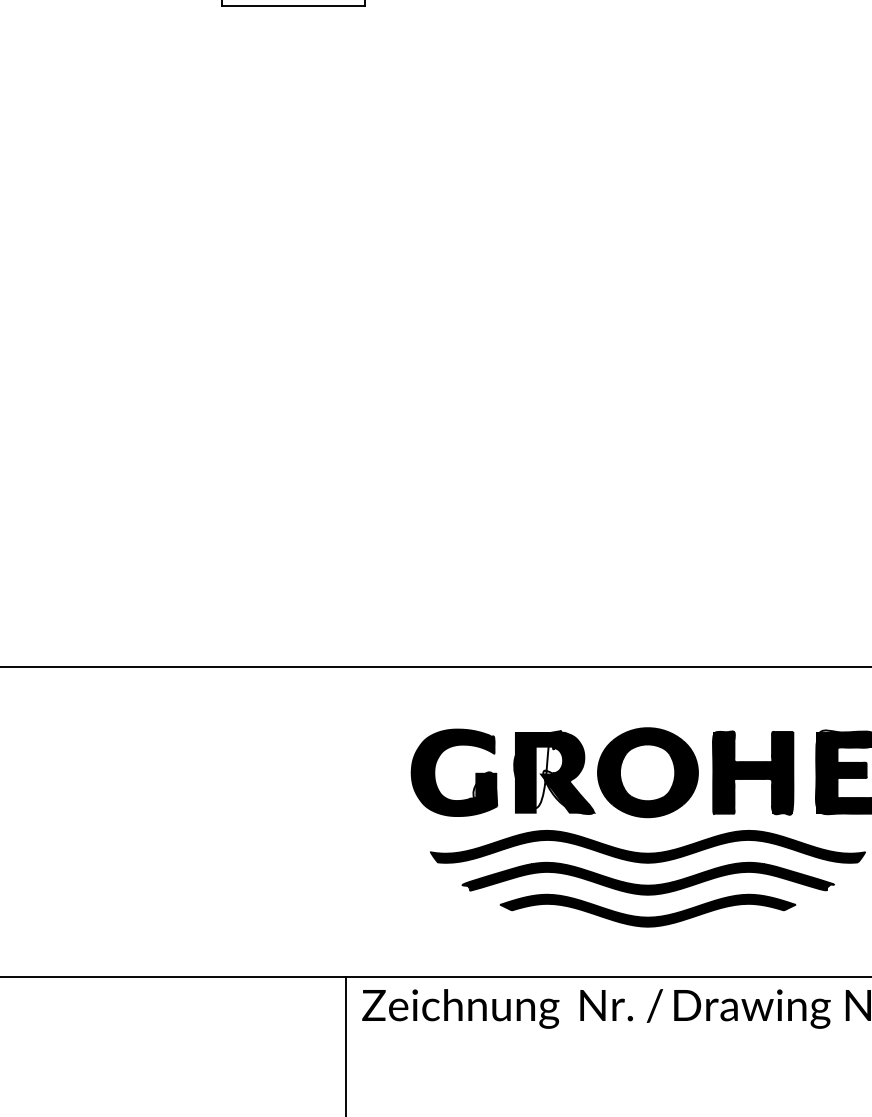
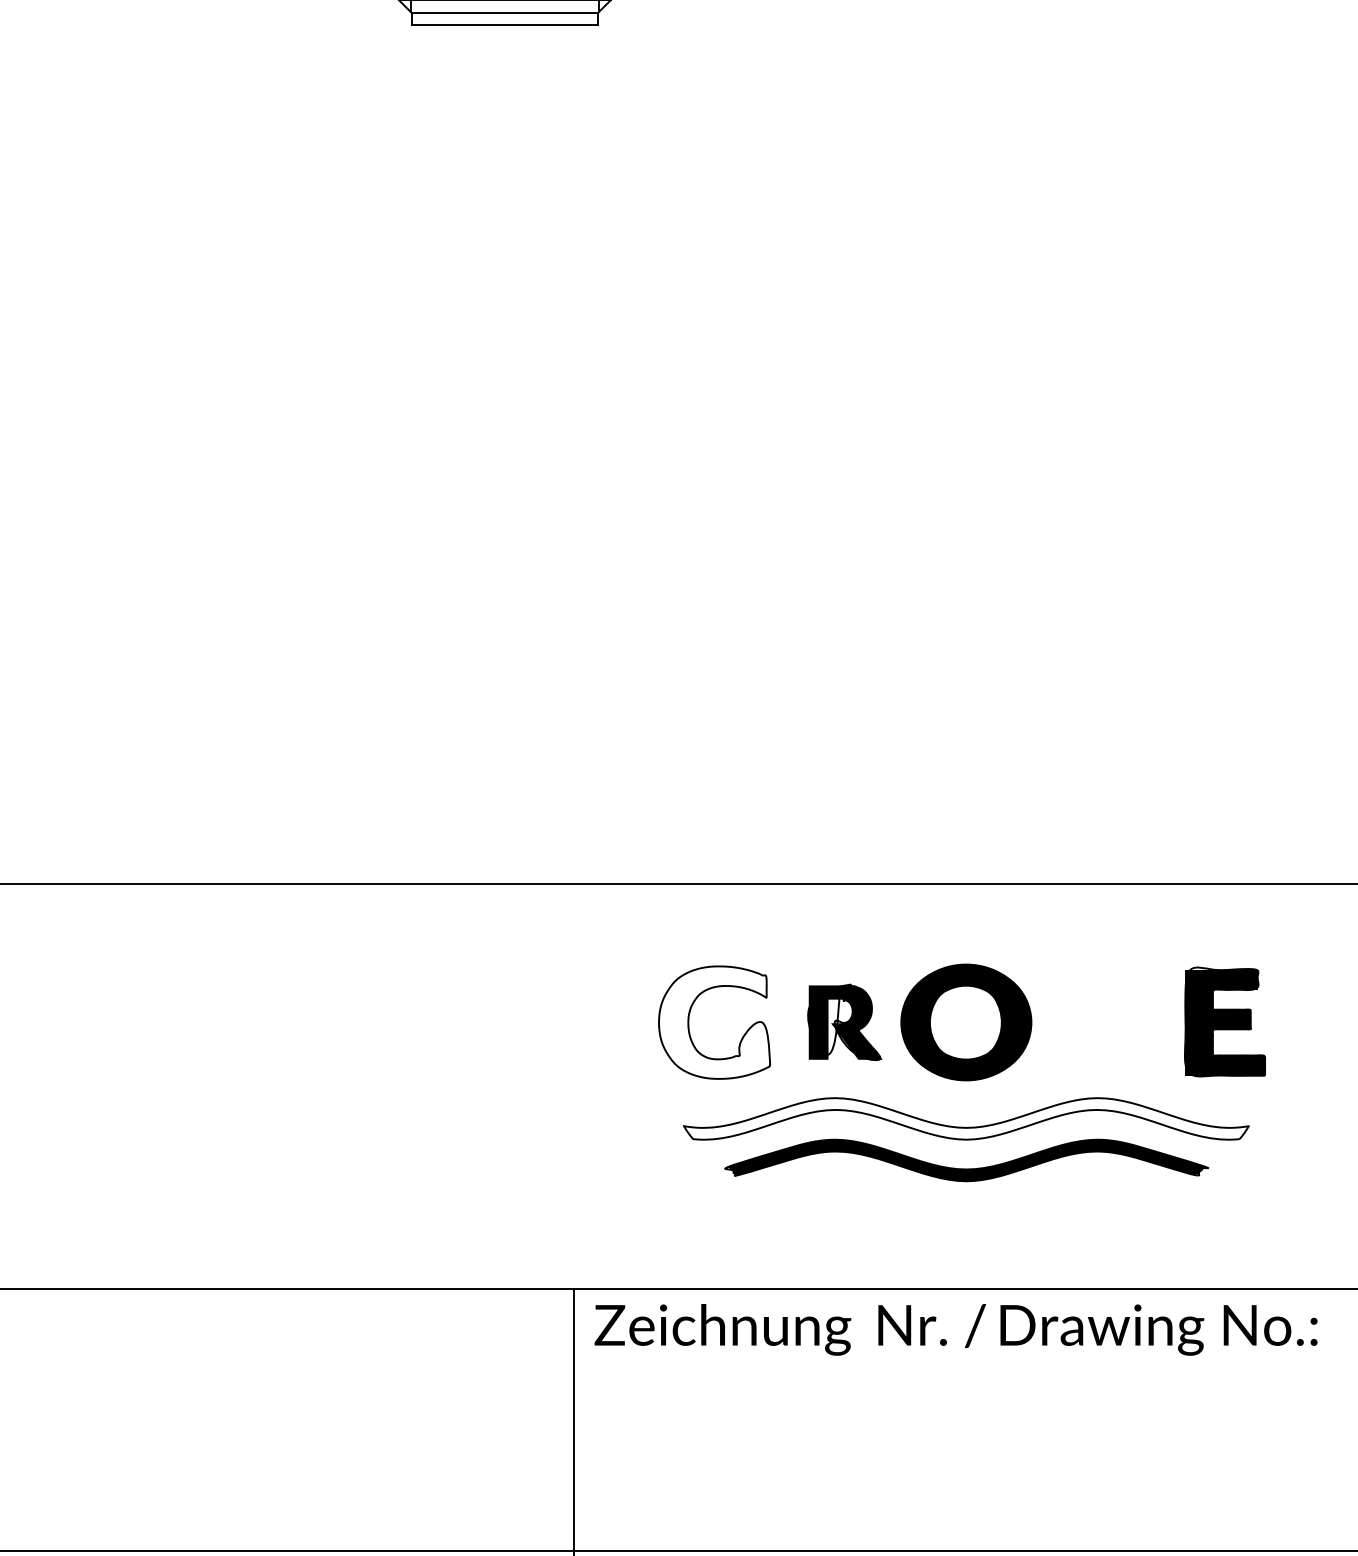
fill: (454, 772) -> (714, 1022), removed
part: (554, 772) -> (844, 1022), size x0.7
part: (753, 772) -> (1103, 1022), removed
fill: (647, 846) -> (965, 1118), removed
part: (647, 917) -> (965, 1210), removed

